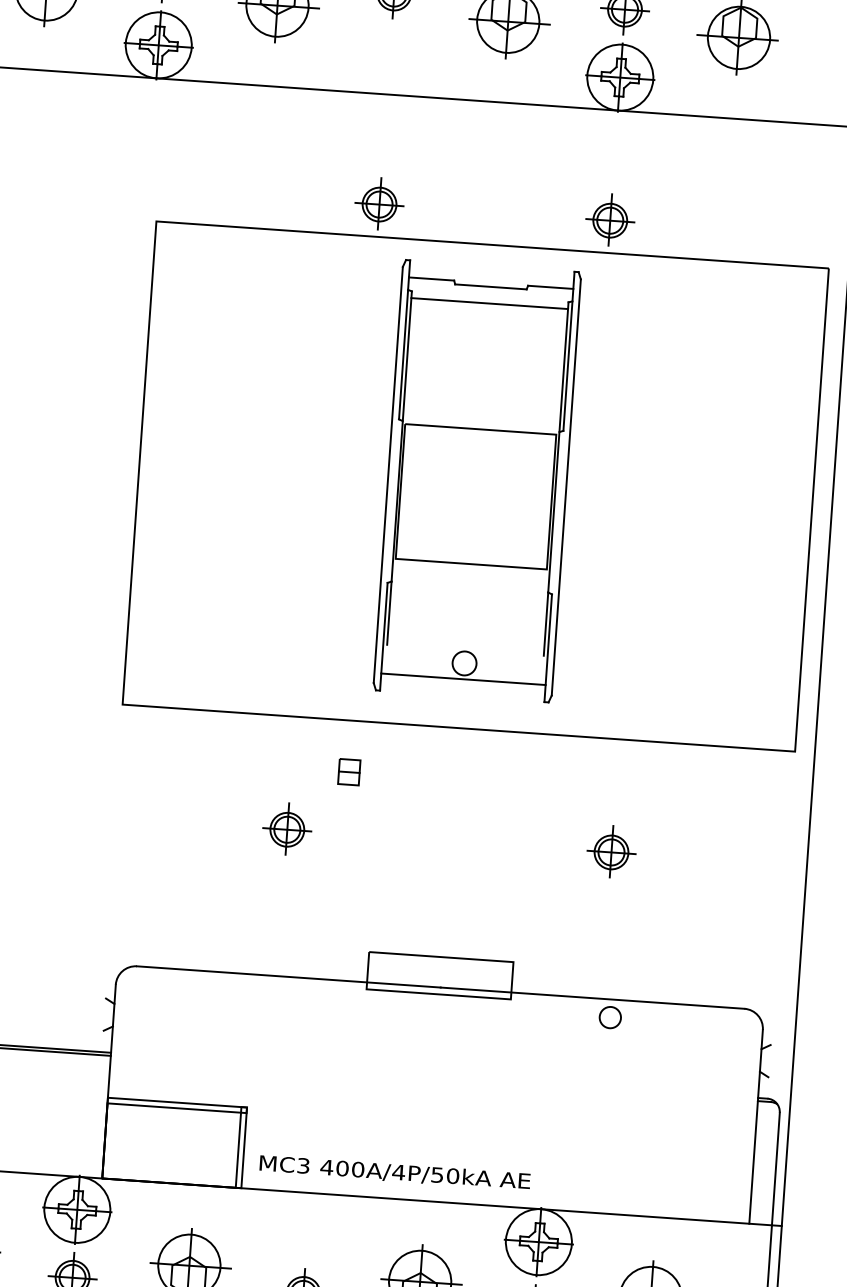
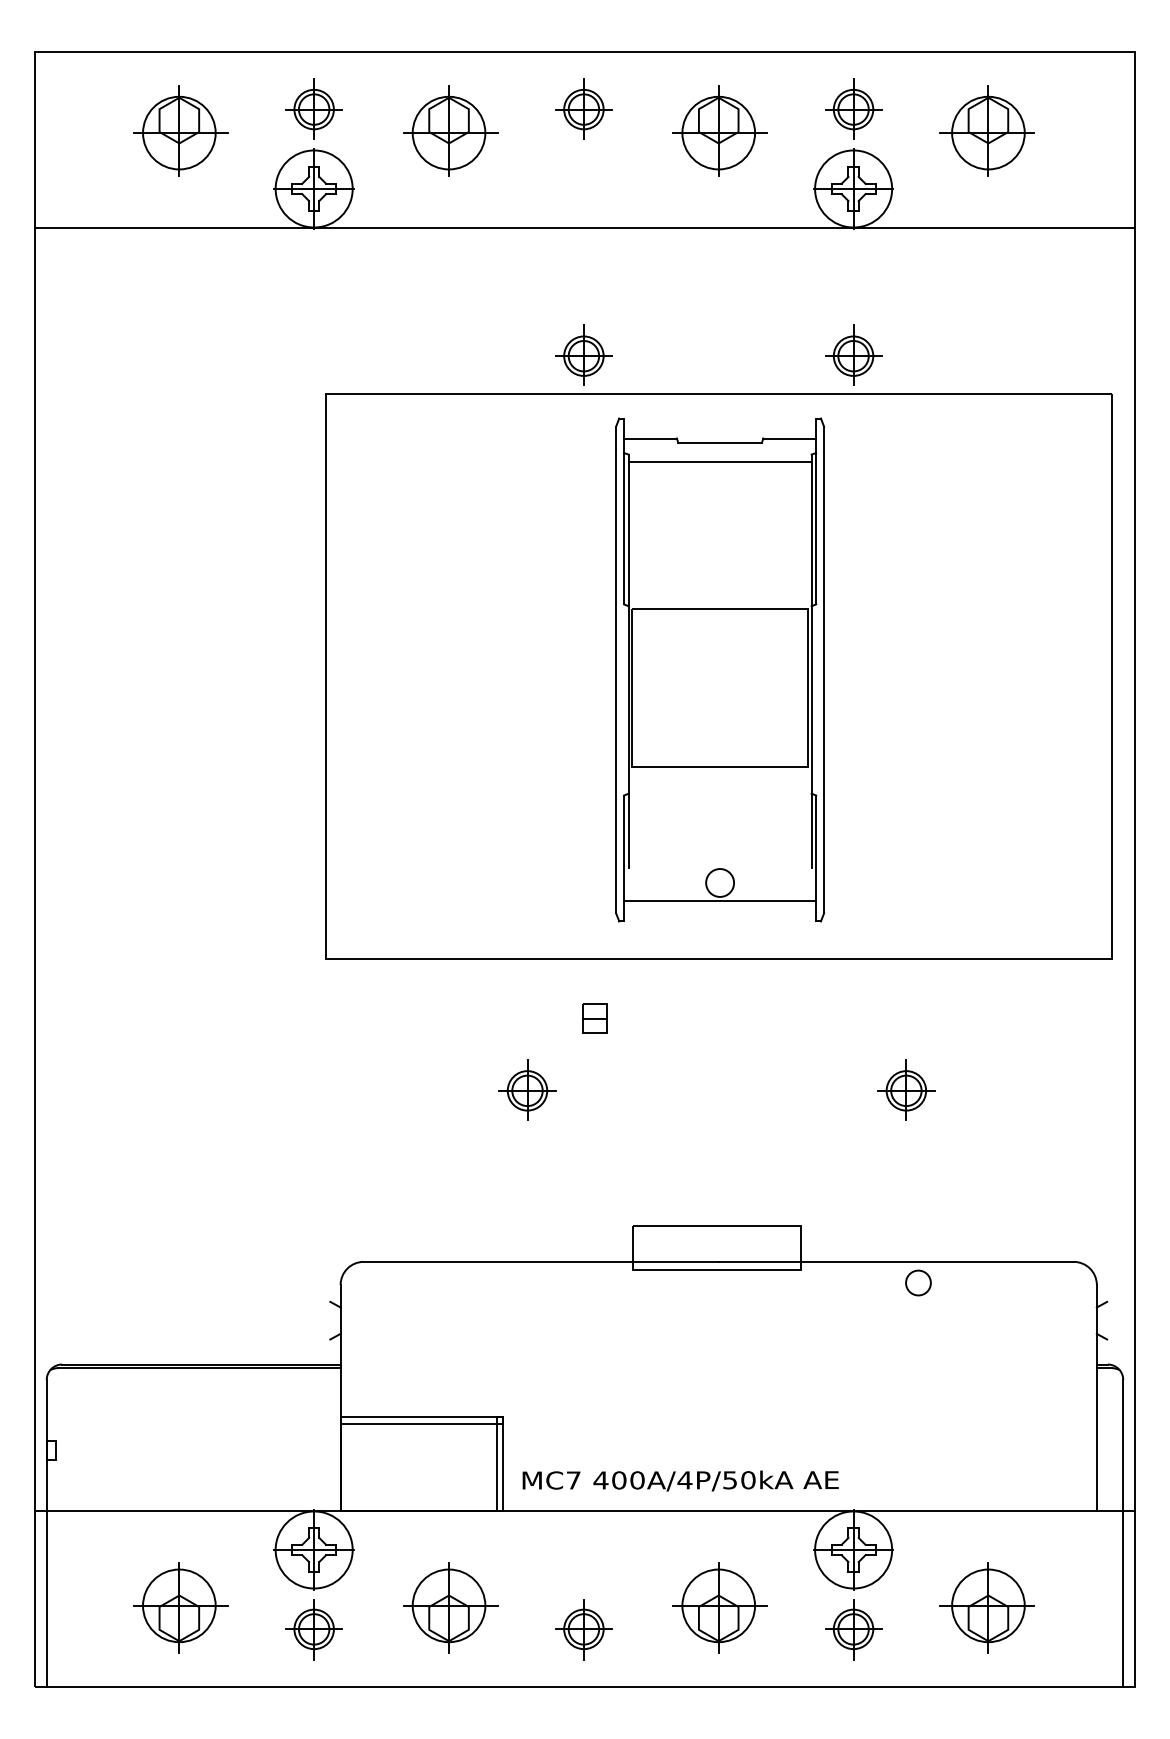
text: (303, 1165) -> (573, 1480), MC3 -> MC7

